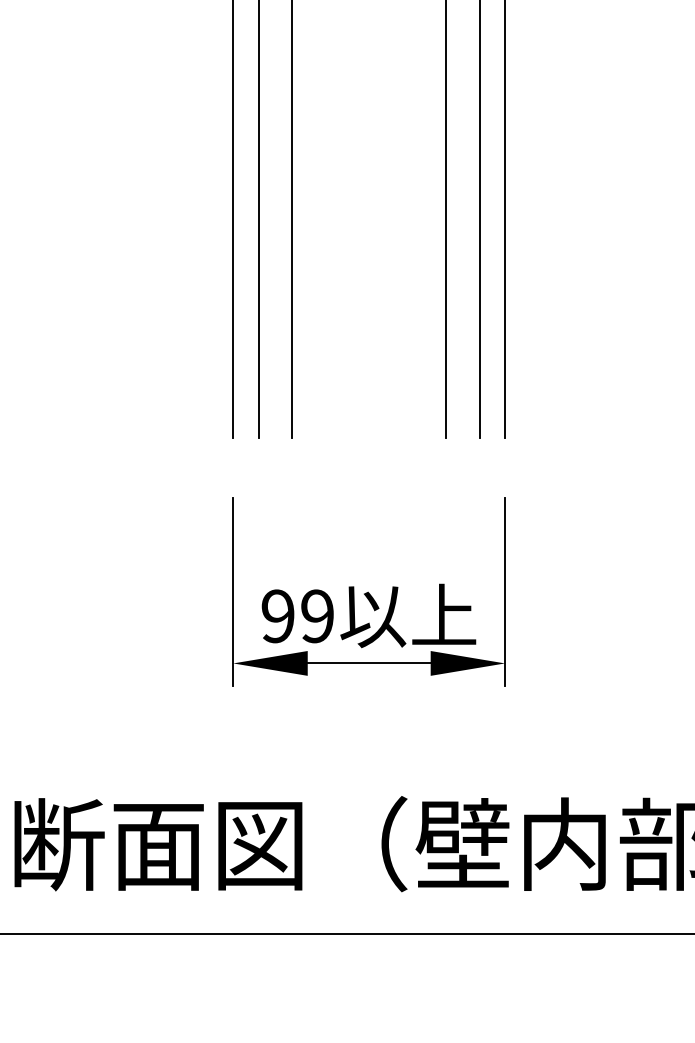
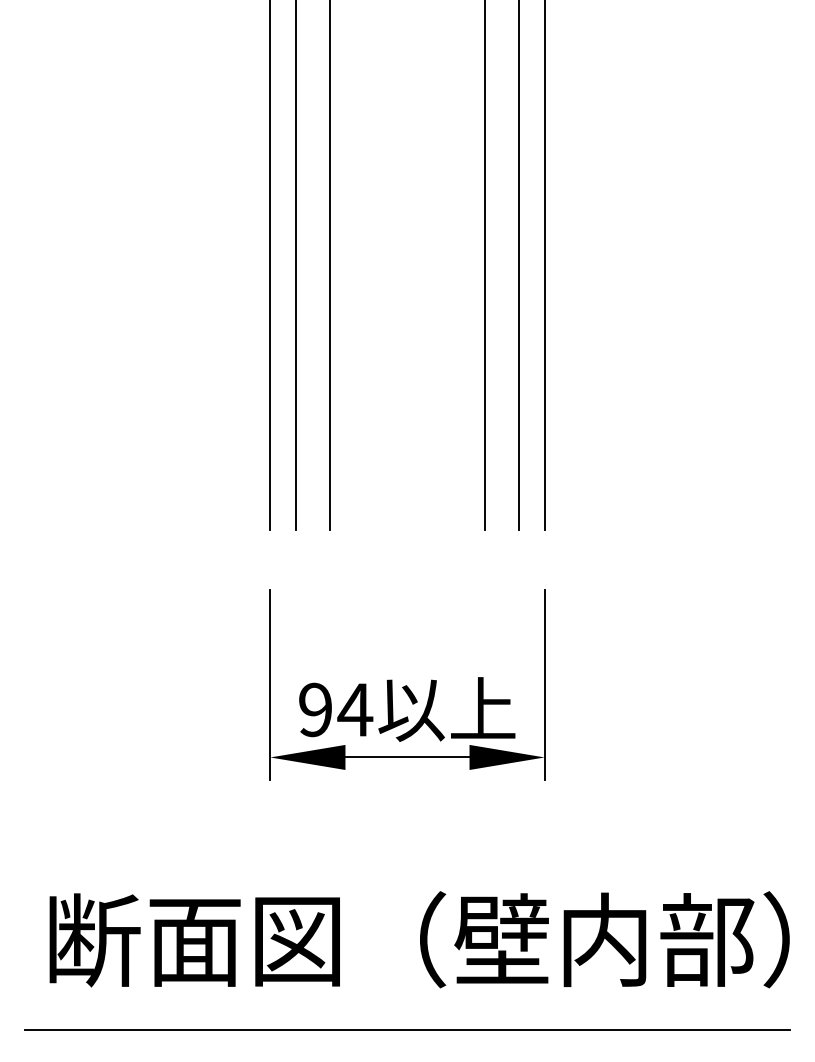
text: (317, 615) -> (355, 709), 99 -> 94

